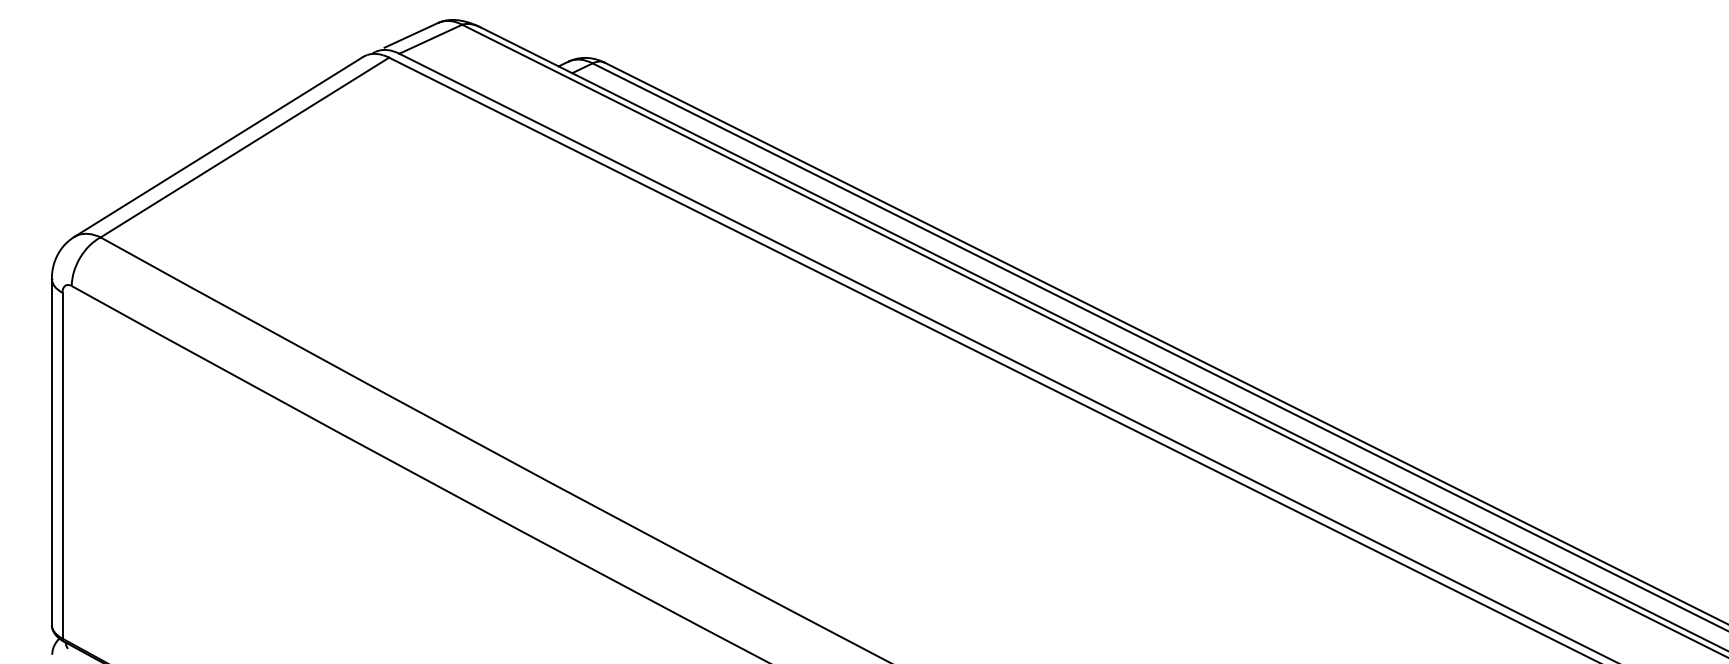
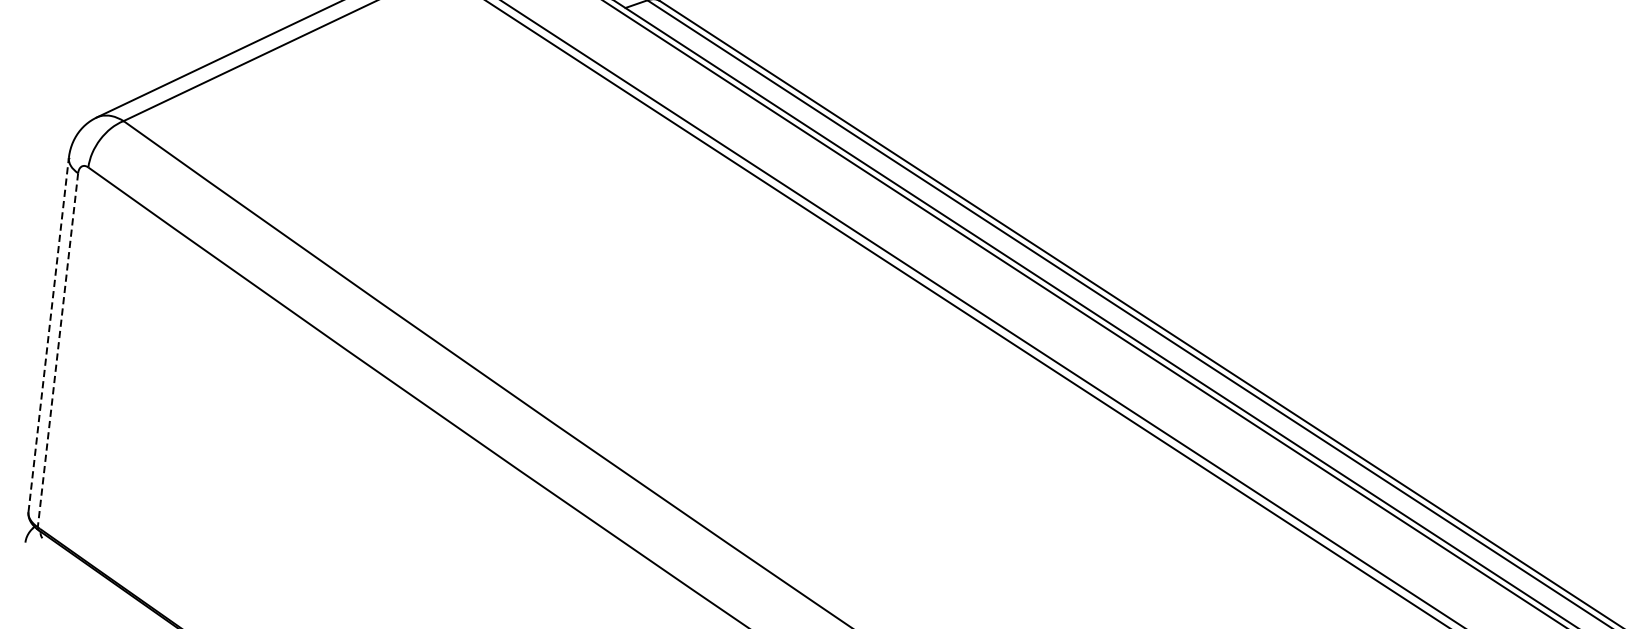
line: (51, 451) -> (48, 334), solid -> dashed
line: (62, 465) -> (57, 350), solid -> dashed

